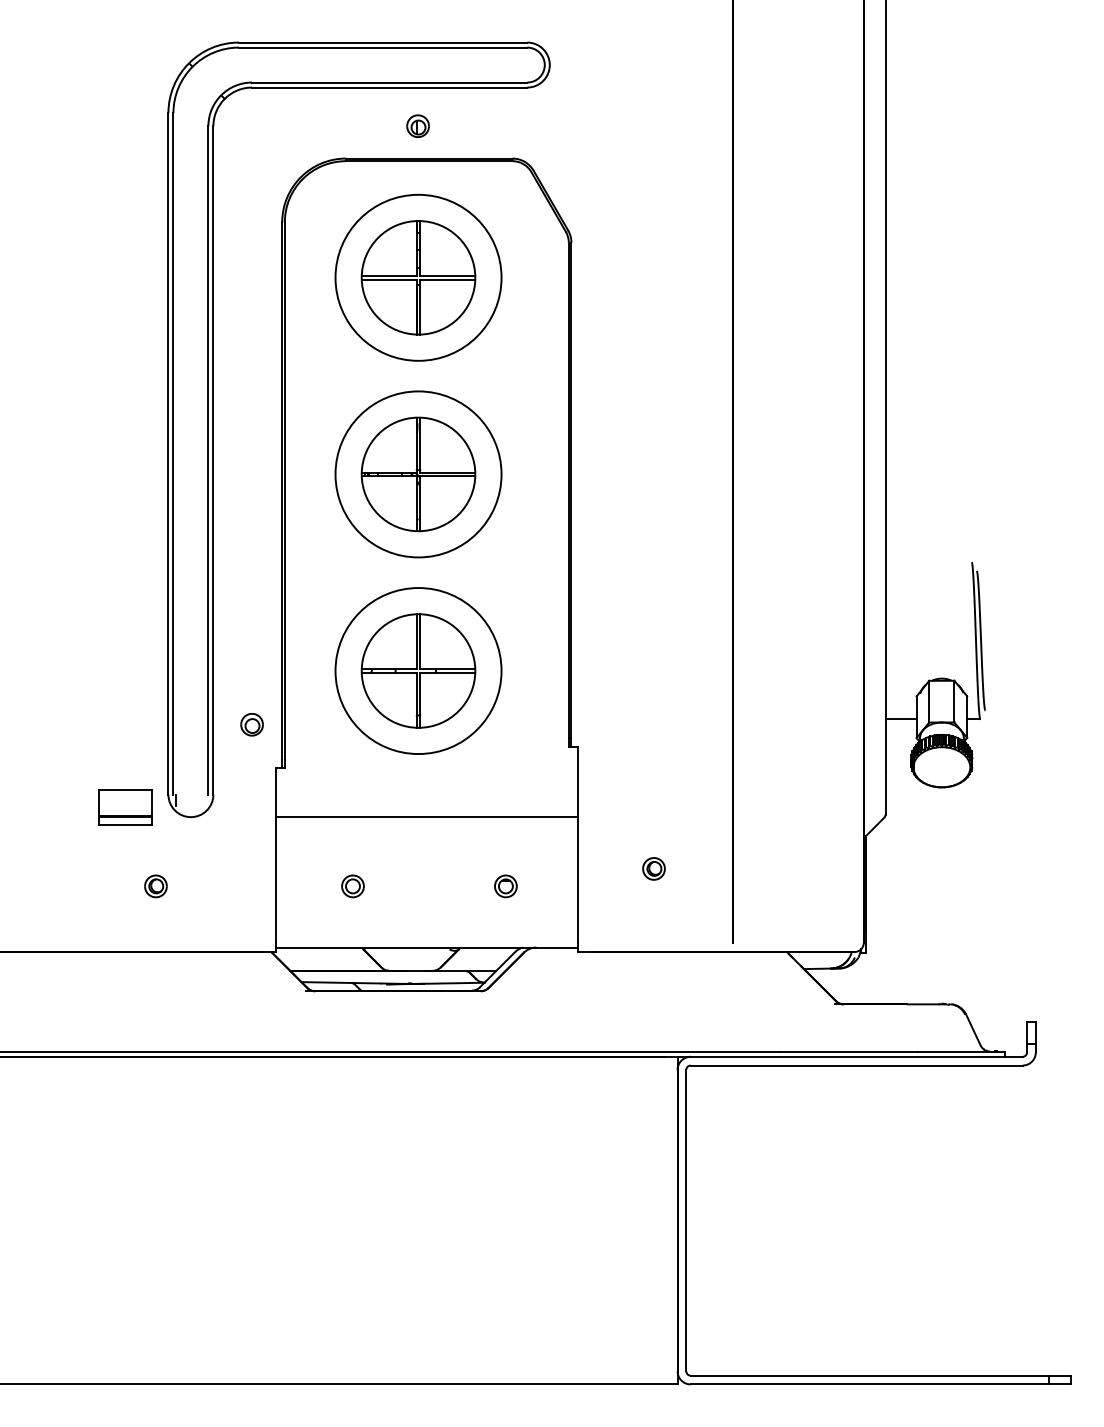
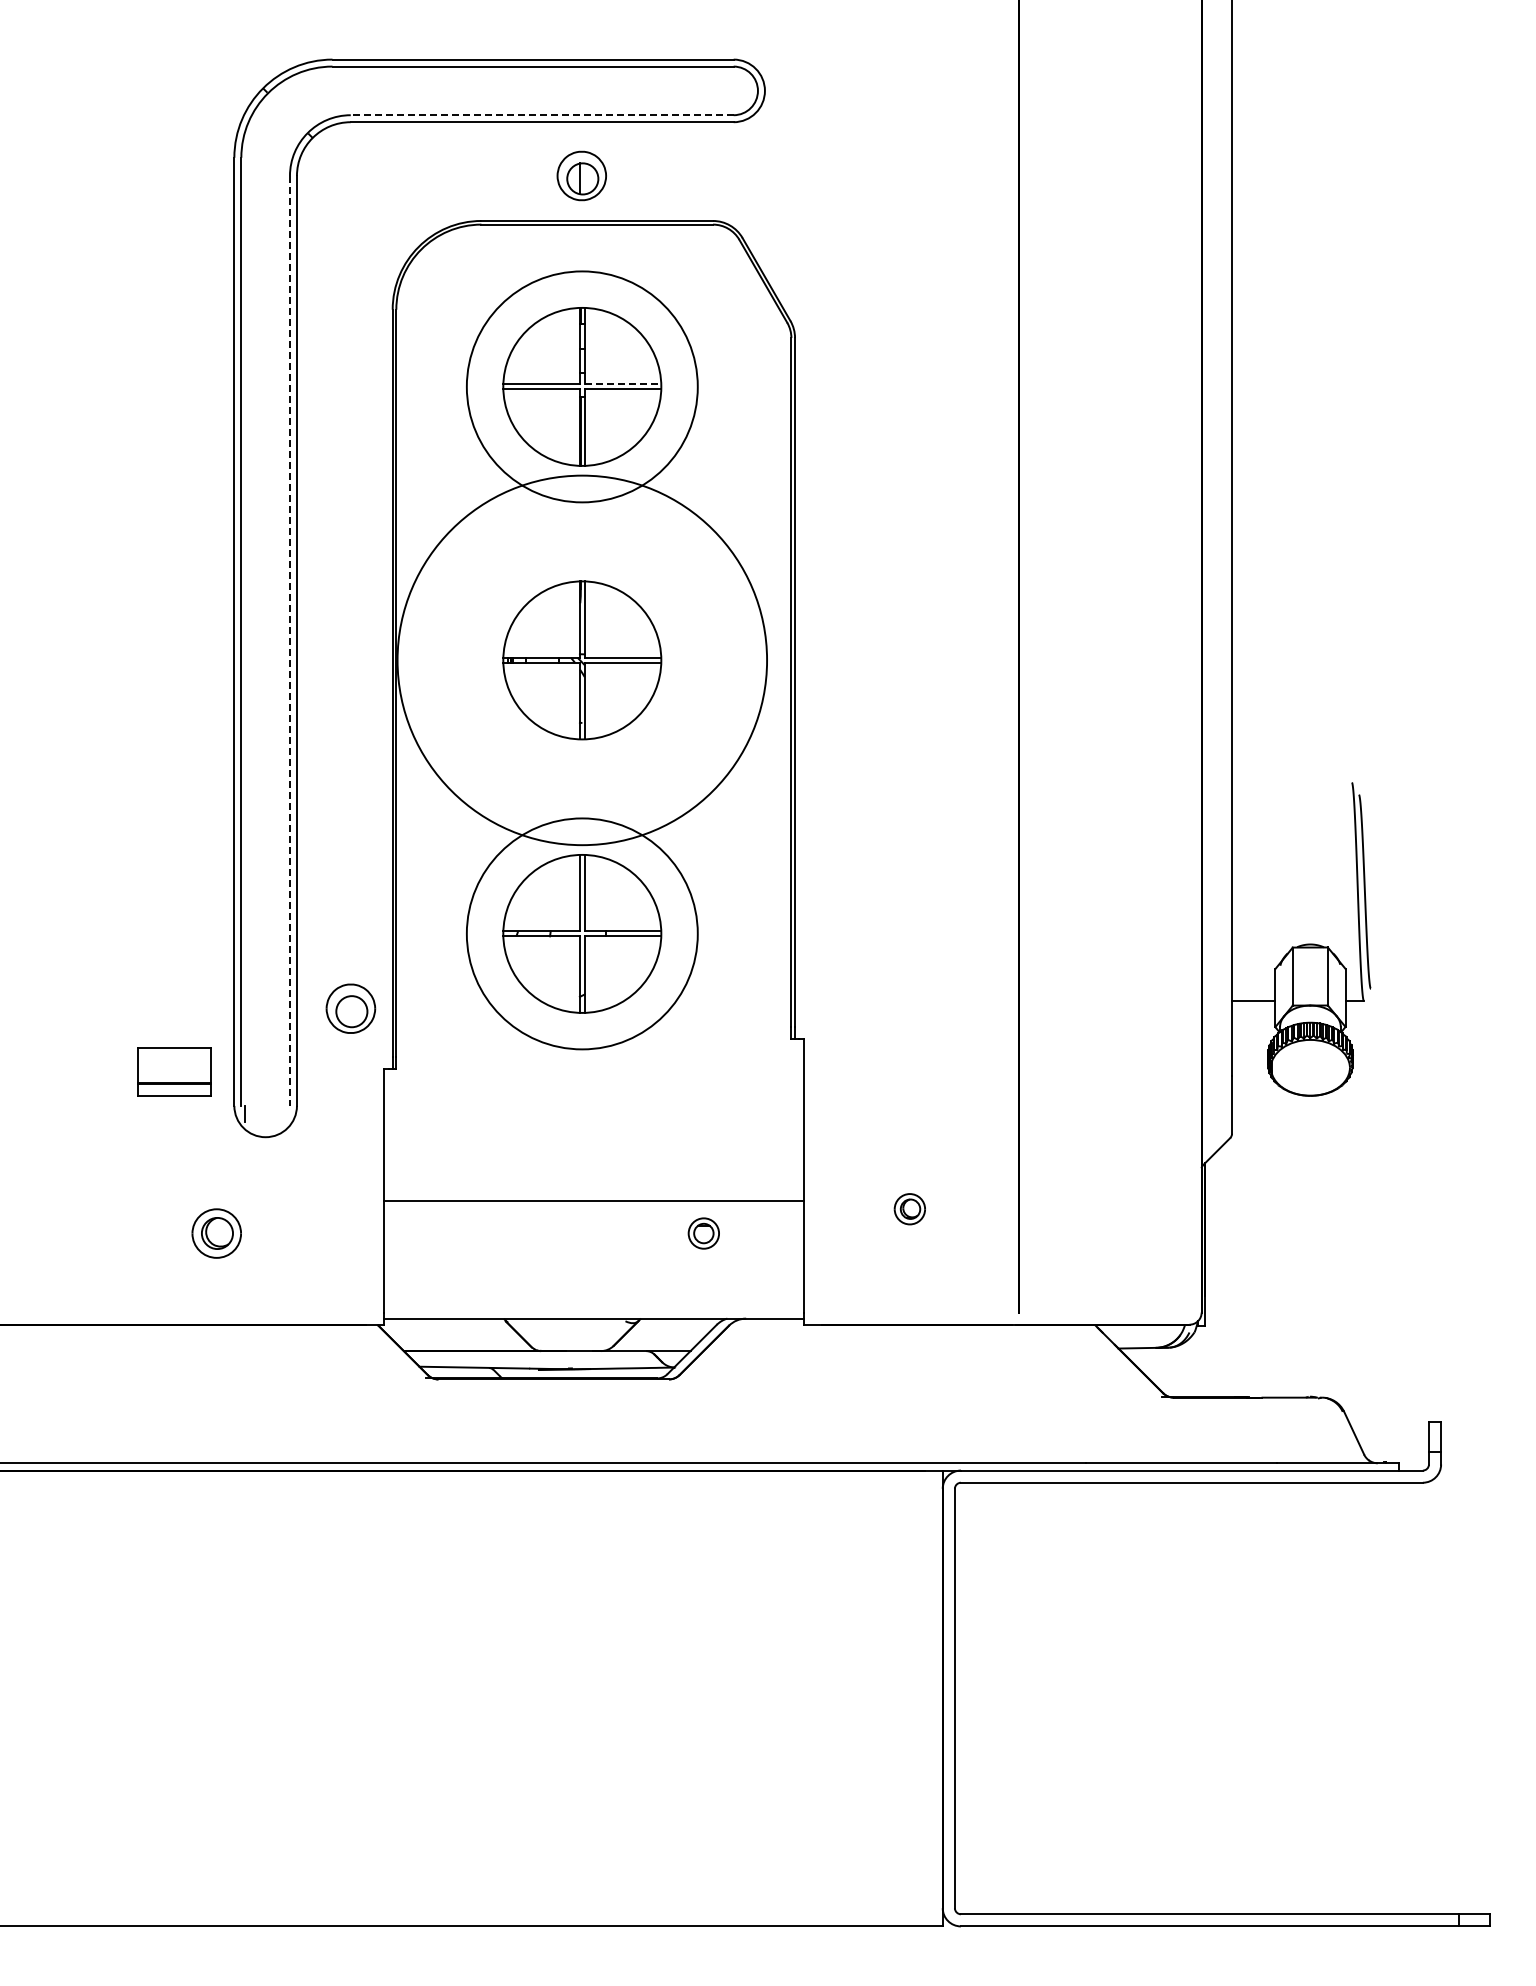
line: (389, 82) -> (541, 115), solid -> dashed
part: (417, 125) -> (581, 175), size x1.6
line: (448, 276) -> (623, 384), solid -> dashed
line: (208, 460) -> (289, 640), solid -> dashed
circle: (417, 473) -> (581, 659), size x1.6
part: (251, 724) -> (350, 1008), size x1.6
part: (125, 807) -> (174, 1071), moved
line: (426, 816) -> (593, 1201), moved
part: (156, 886) -> (217, 1233), size x1.6
part: (353, 886) -> (491, 1233), removed

